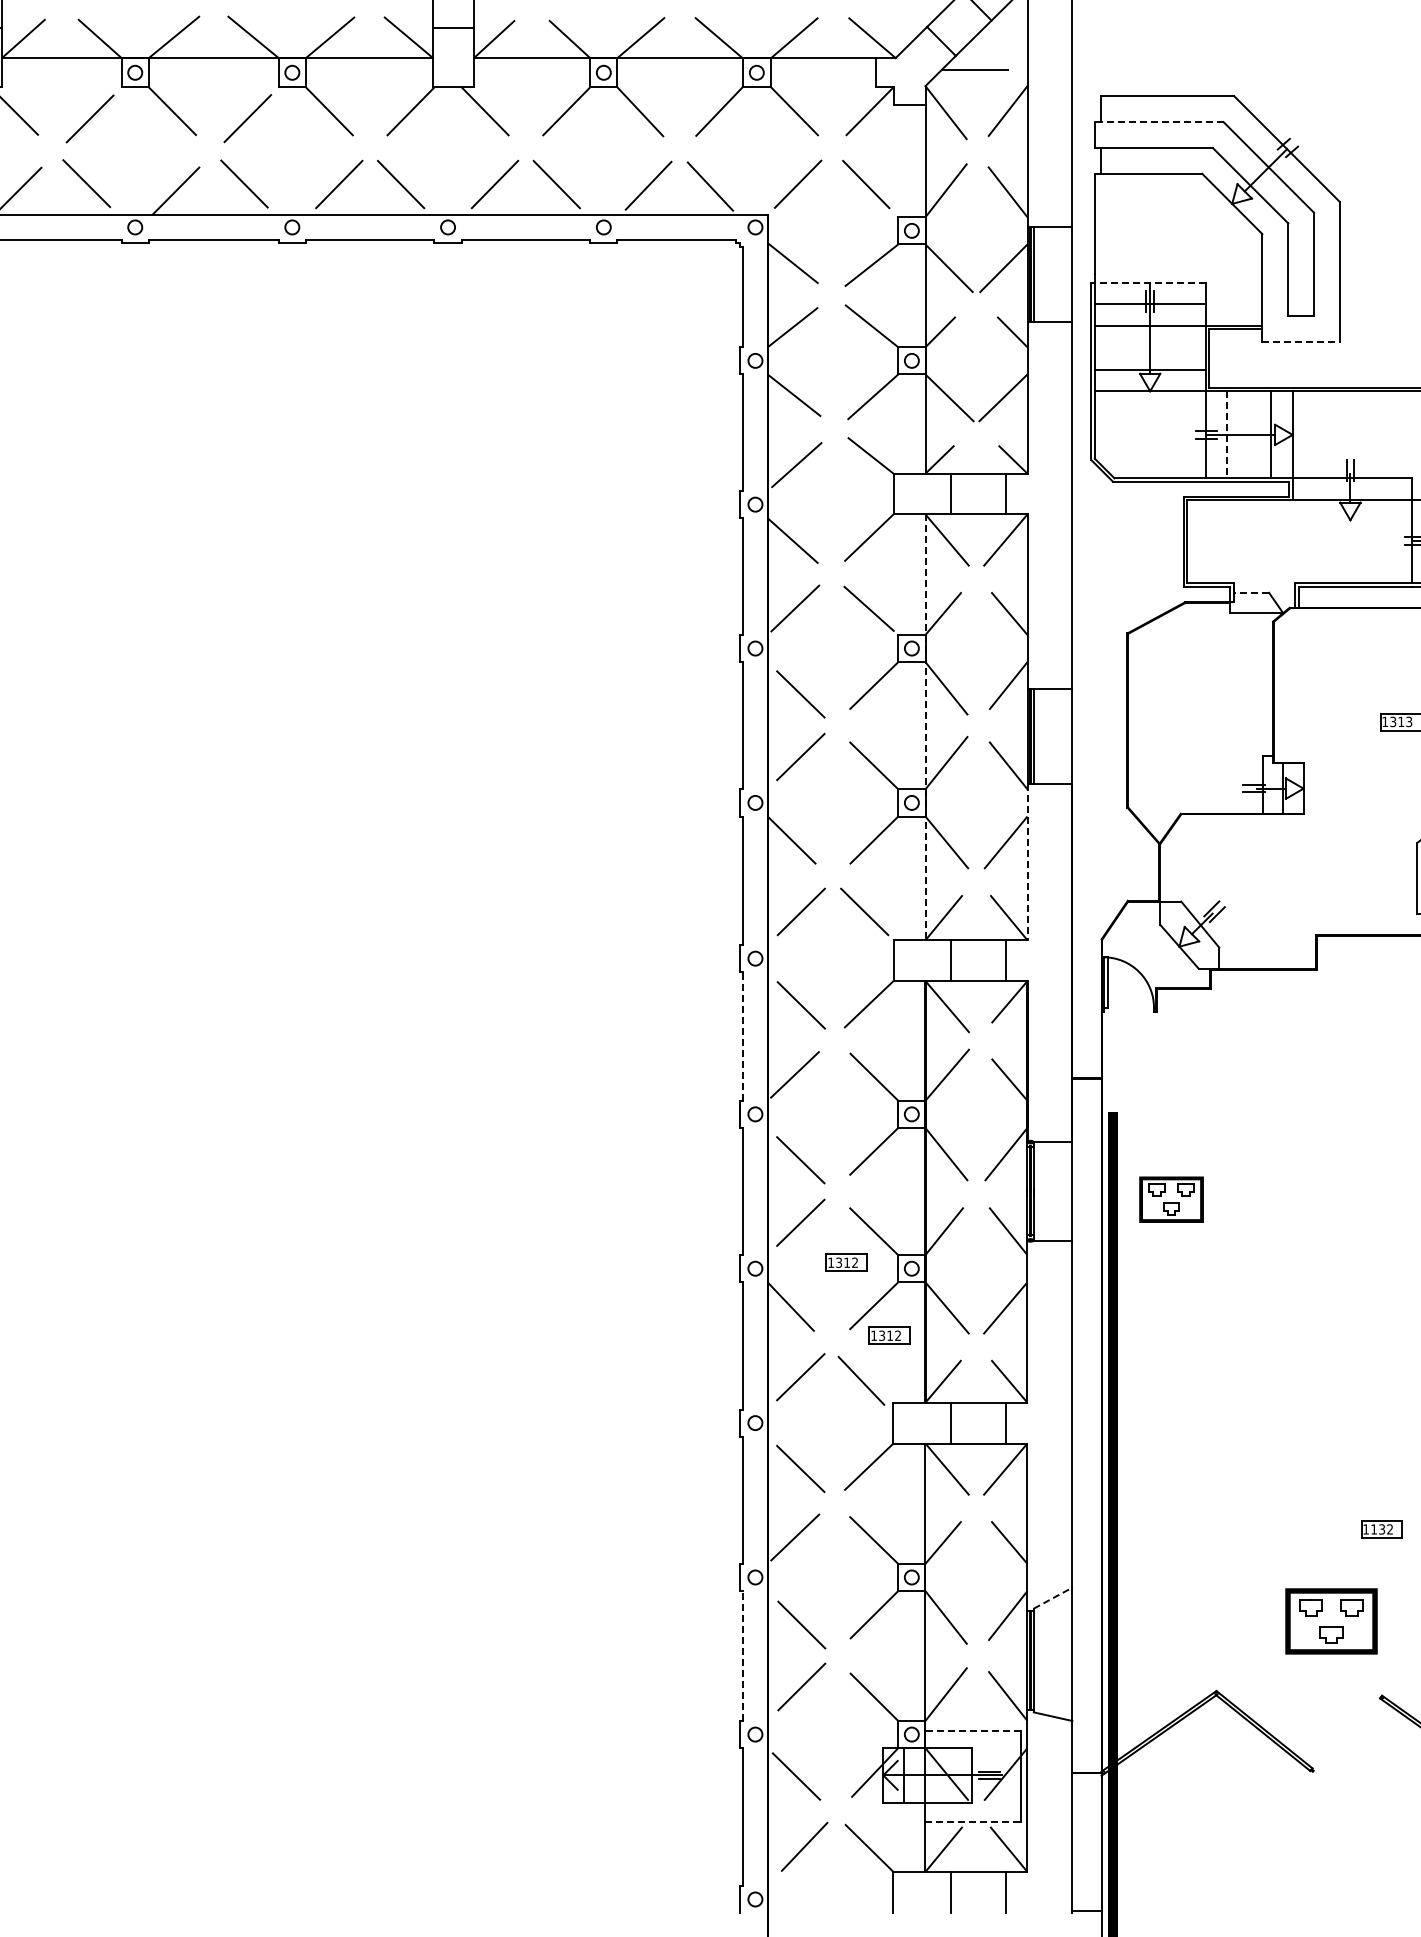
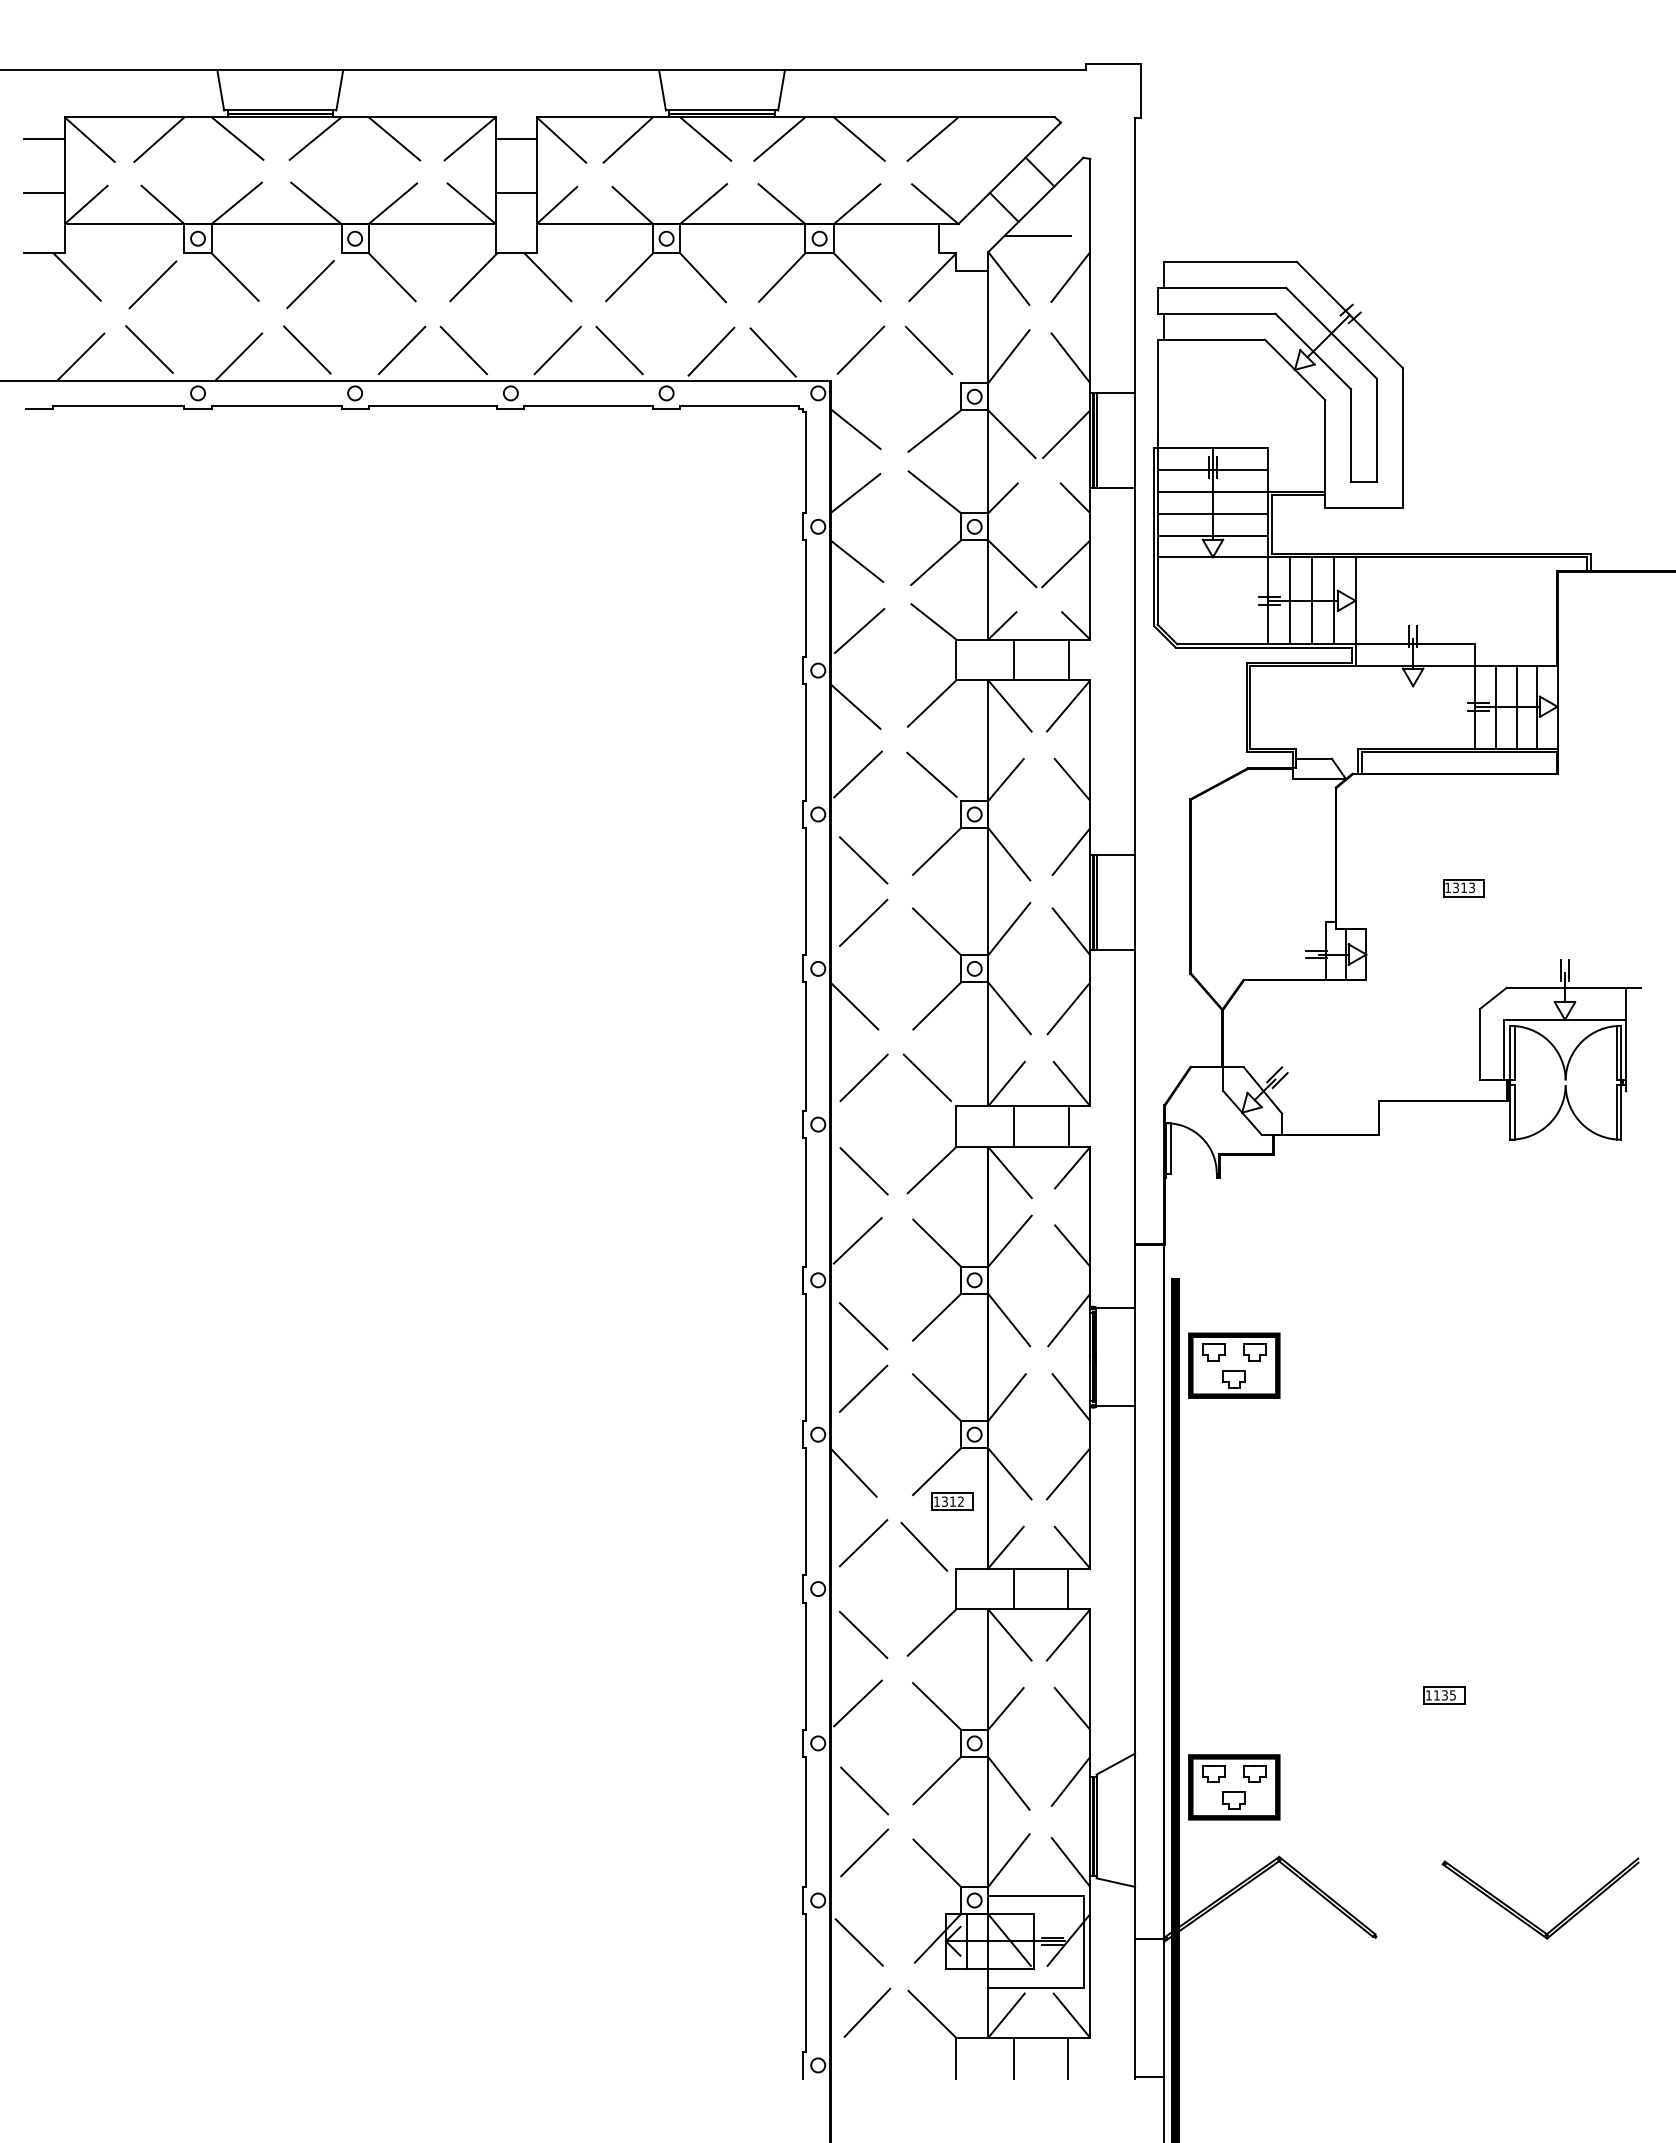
line: (1158, 121) -> (1221, 287), dashed -> solid
line: (1147, 282) -> (1210, 448), dashed -> solid
line: (1300, 342) -> (1363, 508), dashed -> solid
line: (1149, 347) -> (1212, 513), added
line: (1227, 434) -> (1290, 600), dashed -> solid
line: (1249, 434) -> (1312, 600), added
line: (1251, 592) -> (1314, 758), dashed -> solid
line: (925, 727) -> (988, 893), dashed -> solid
line: (1027, 862) -> (1090, 1028), dashed -> solid
line: (743, 1035) -> (806, 1201), dashed -> solid
part: (1171, 1199) -> (1234, 1365), size x1.43
part: (846, 1262) -> (909, 1428), removed
text: (1389, 1529) -> (1452, 1695), 1132 -> 1135
line: (1052, 1598) -> (1115, 1764), dashed -> solid
part: (1331, 1621) -> (1234, 1787), moved
line: (742, 1655) -> (805, 1821), dashed -> solid
line: (973, 1730) -> (1036, 1896), dashed -> solid
line: (973, 1822) -> (1036, 1988), dashed -> solid

